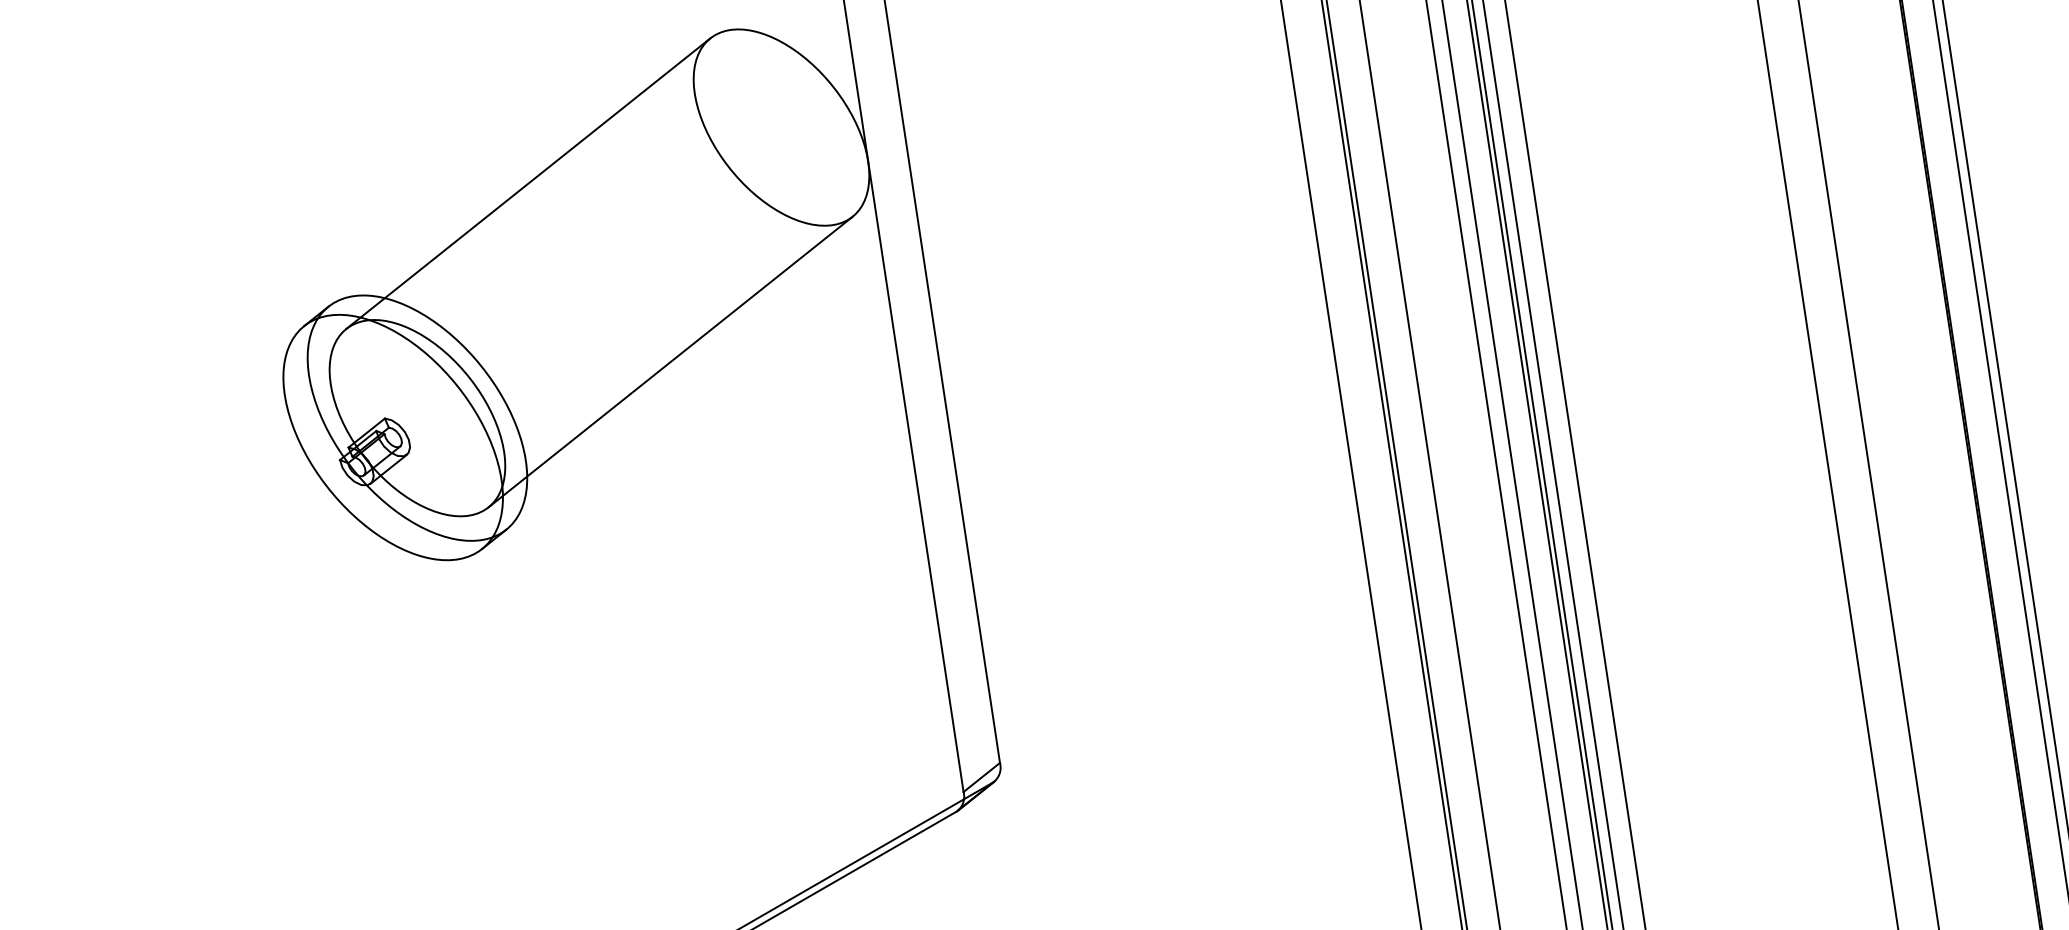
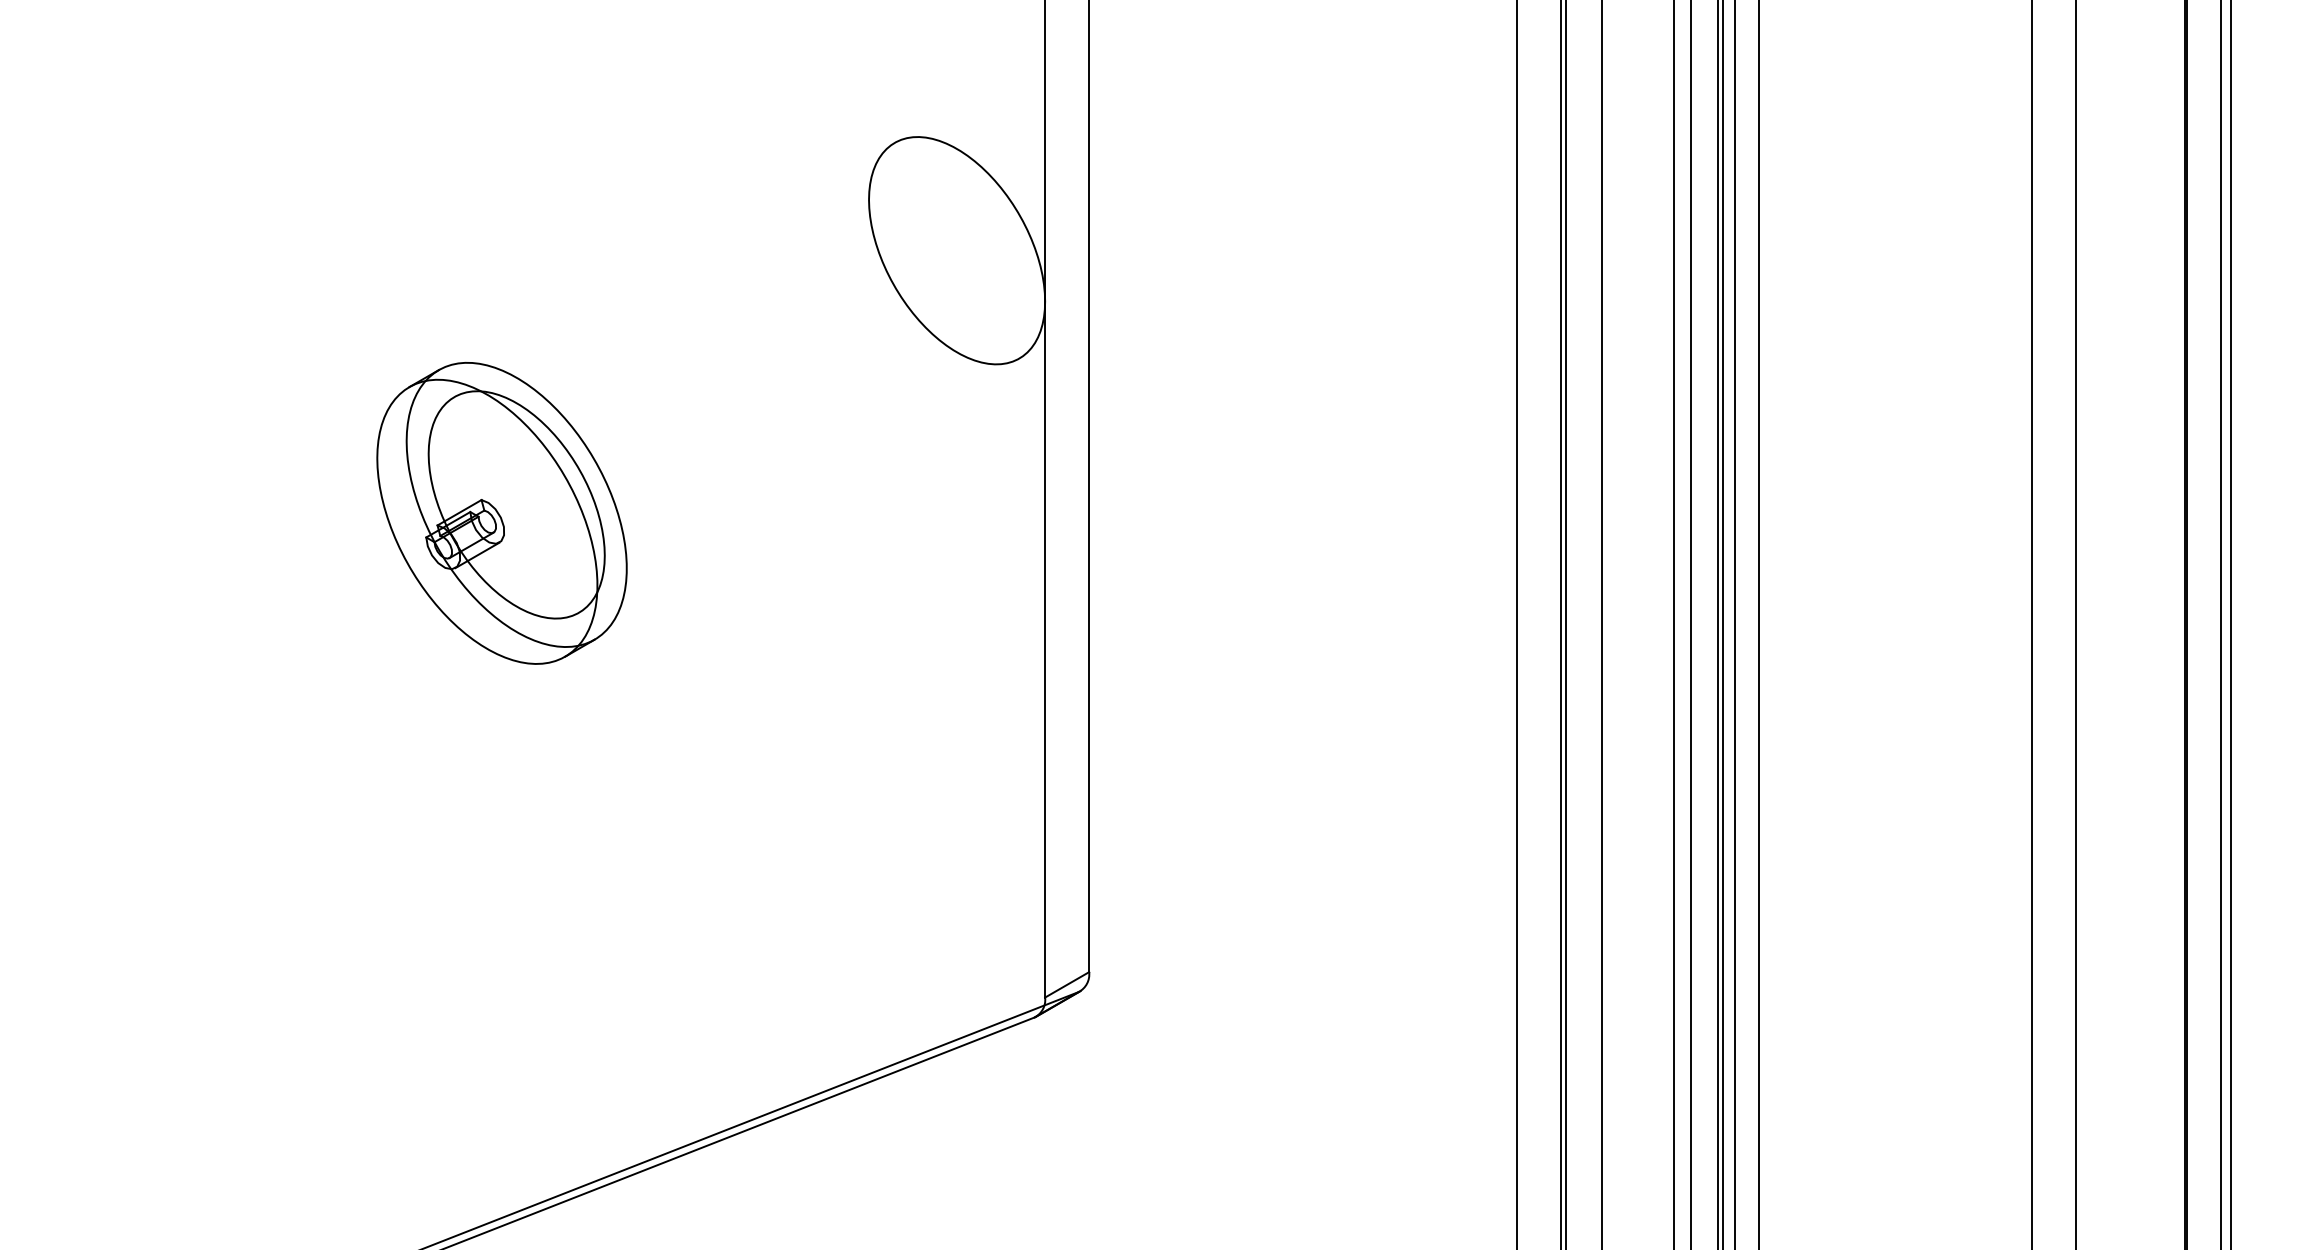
line: (528, 183) -> (674, 269), removed
line: (670, 361) -> (799, 485), removed

